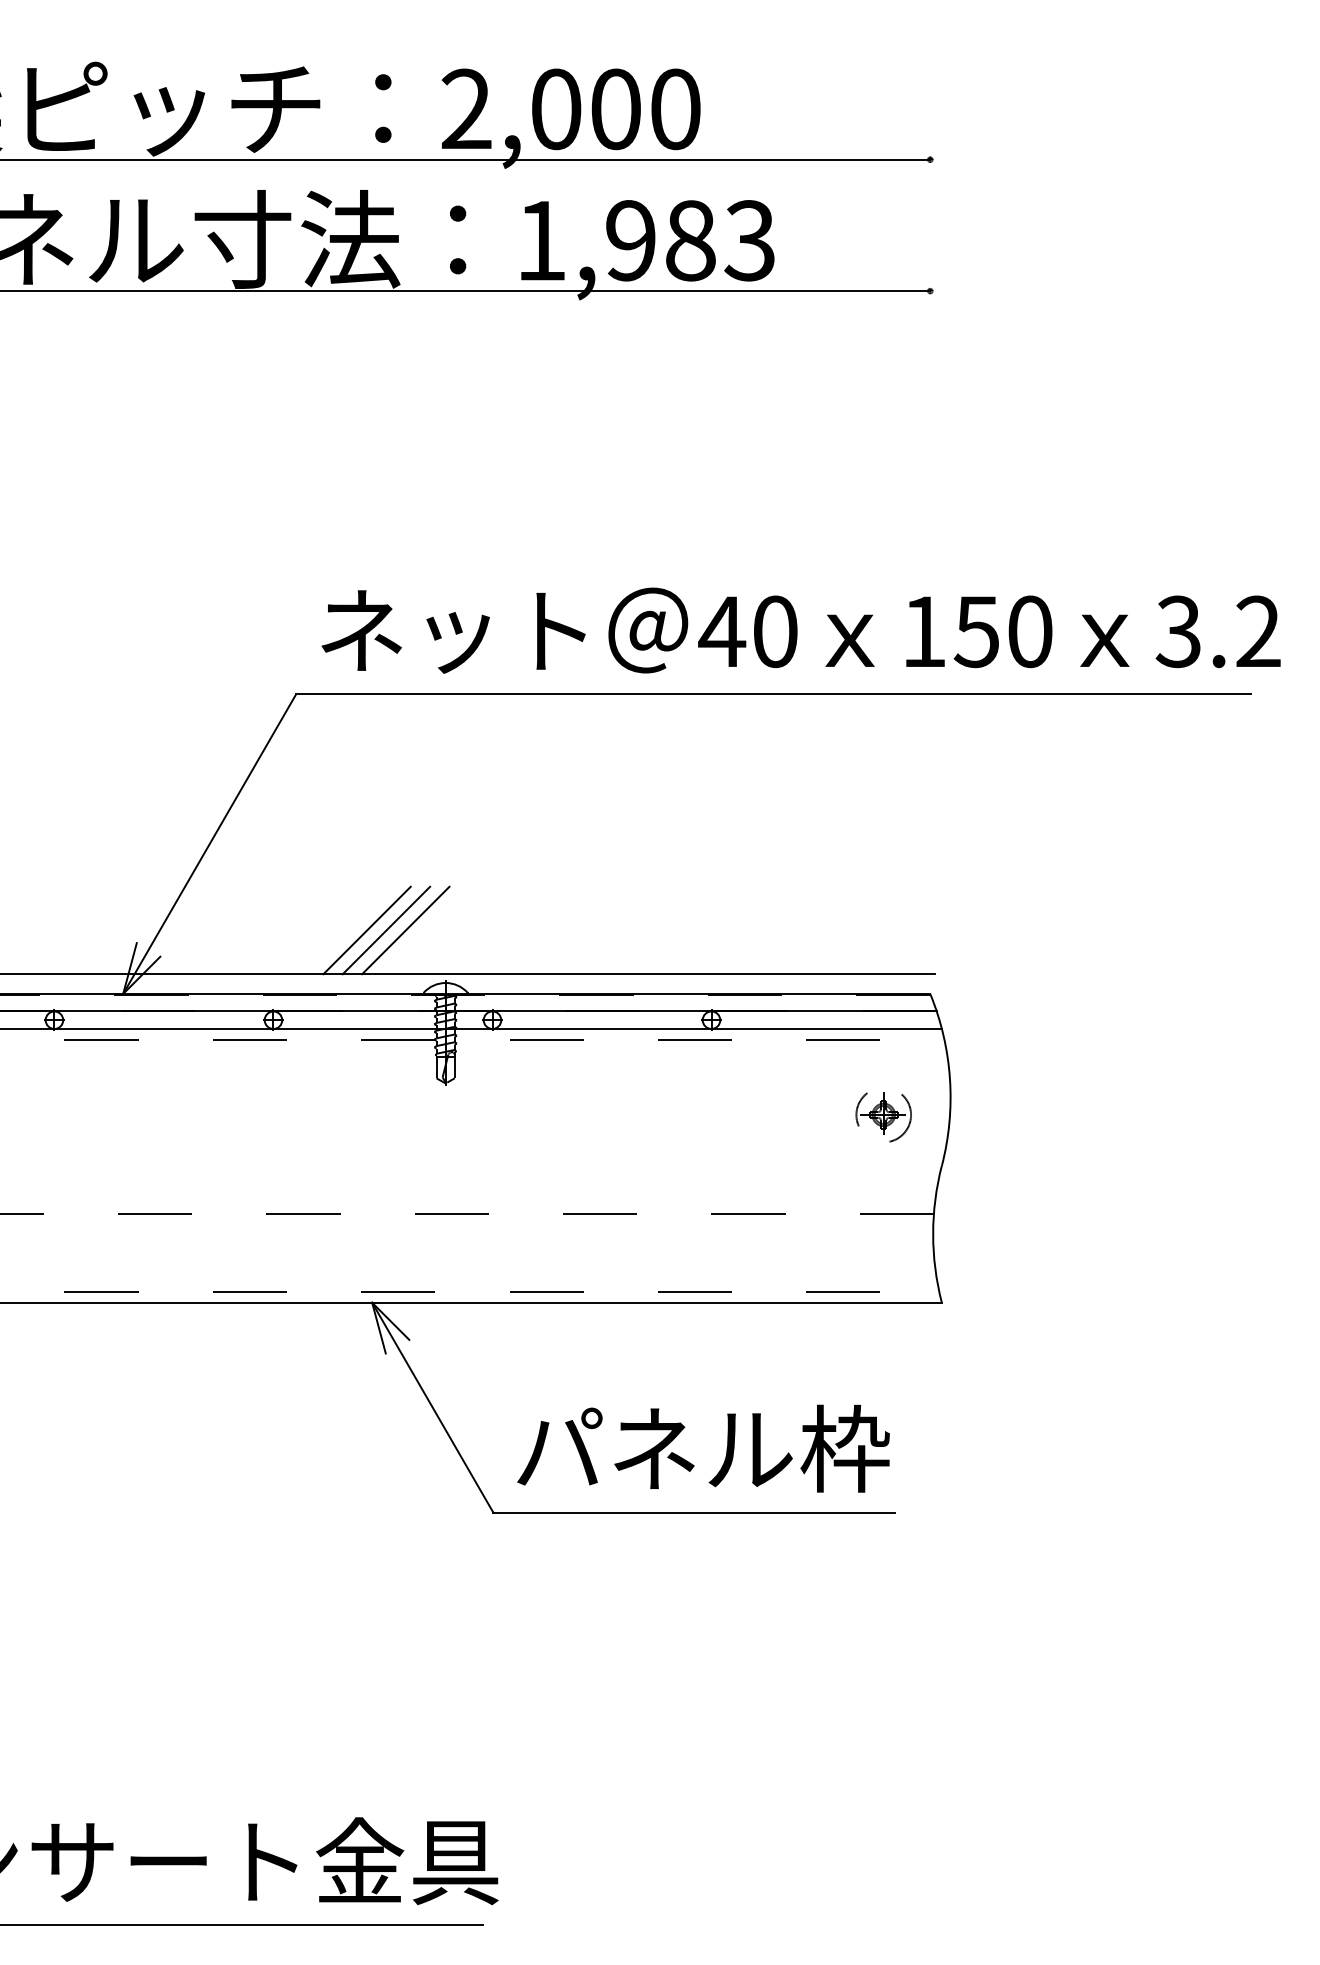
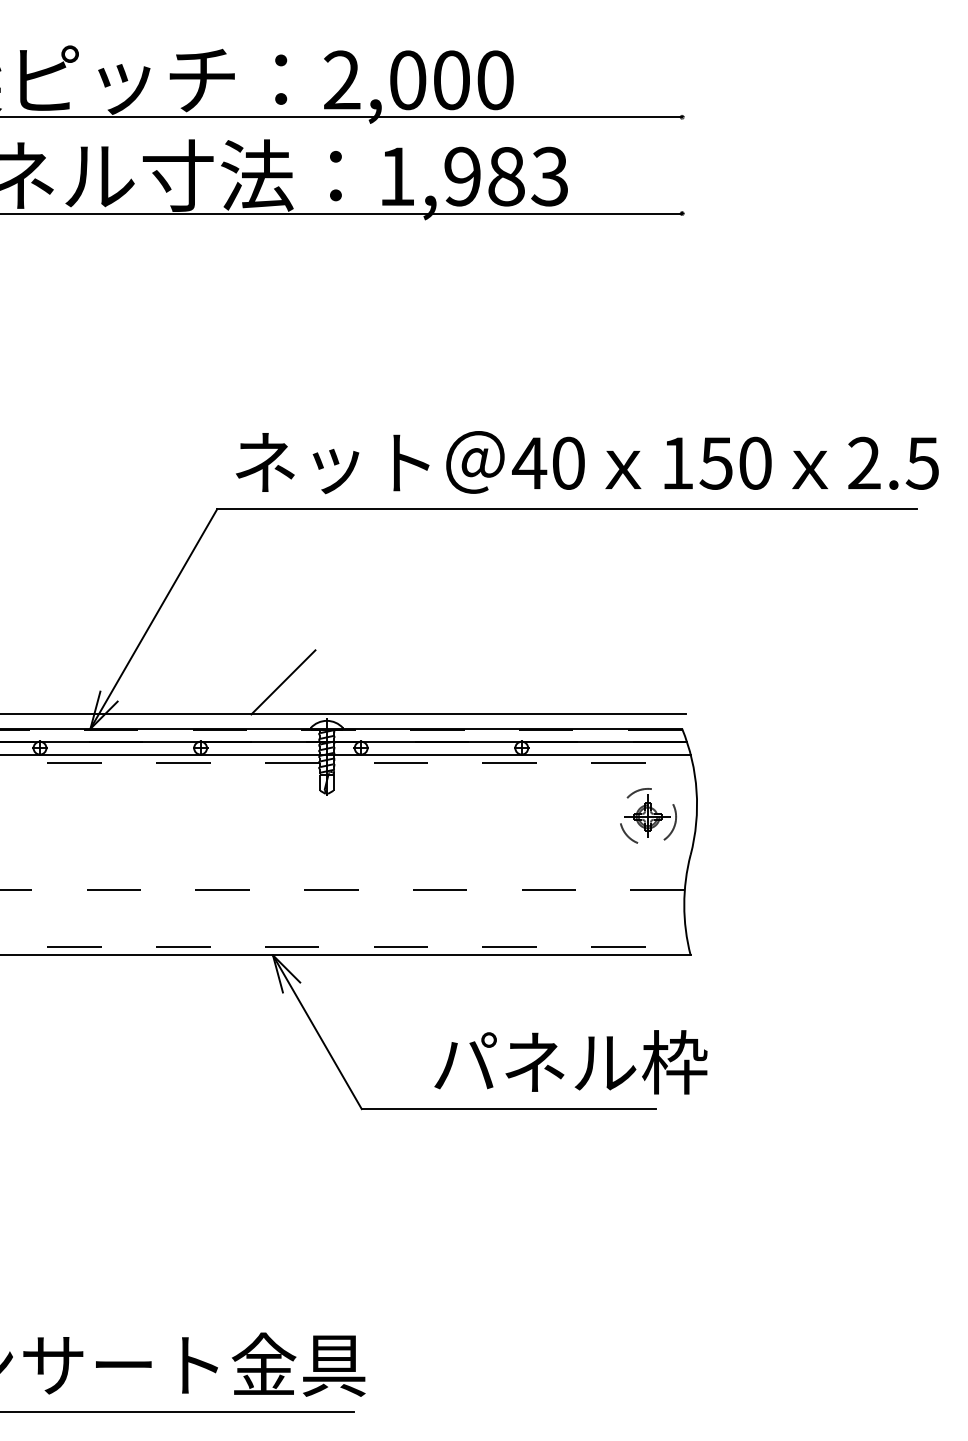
text: (1217, 630) -> (892, 462), 3.2 -> 2.5
line: (367, 930) -> (269, 682), removed
line: (405, 930) -> (297, 682), removed
part: (882, 1117) -> (647, 819), size x1.4
text: (702, 1448) -> (570, 1062), moved

